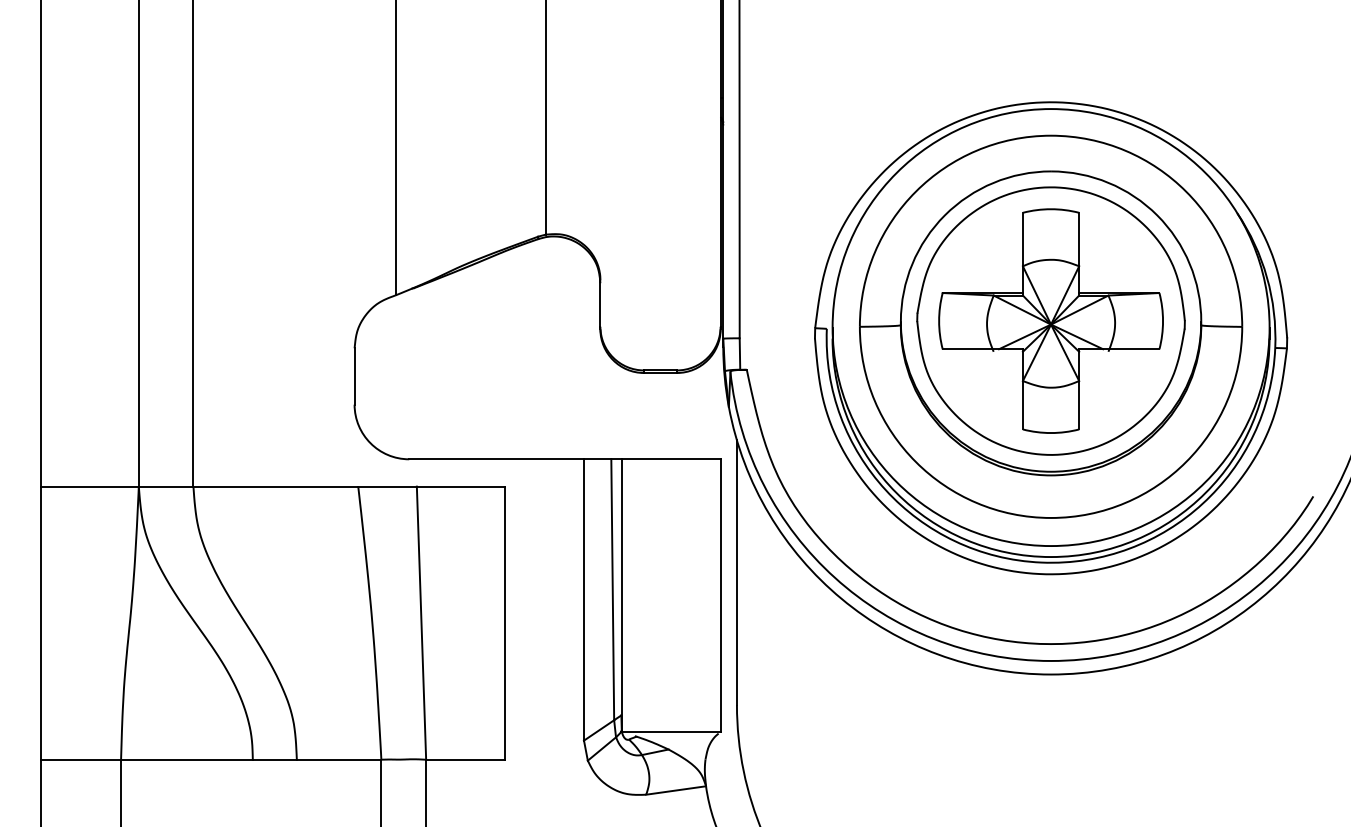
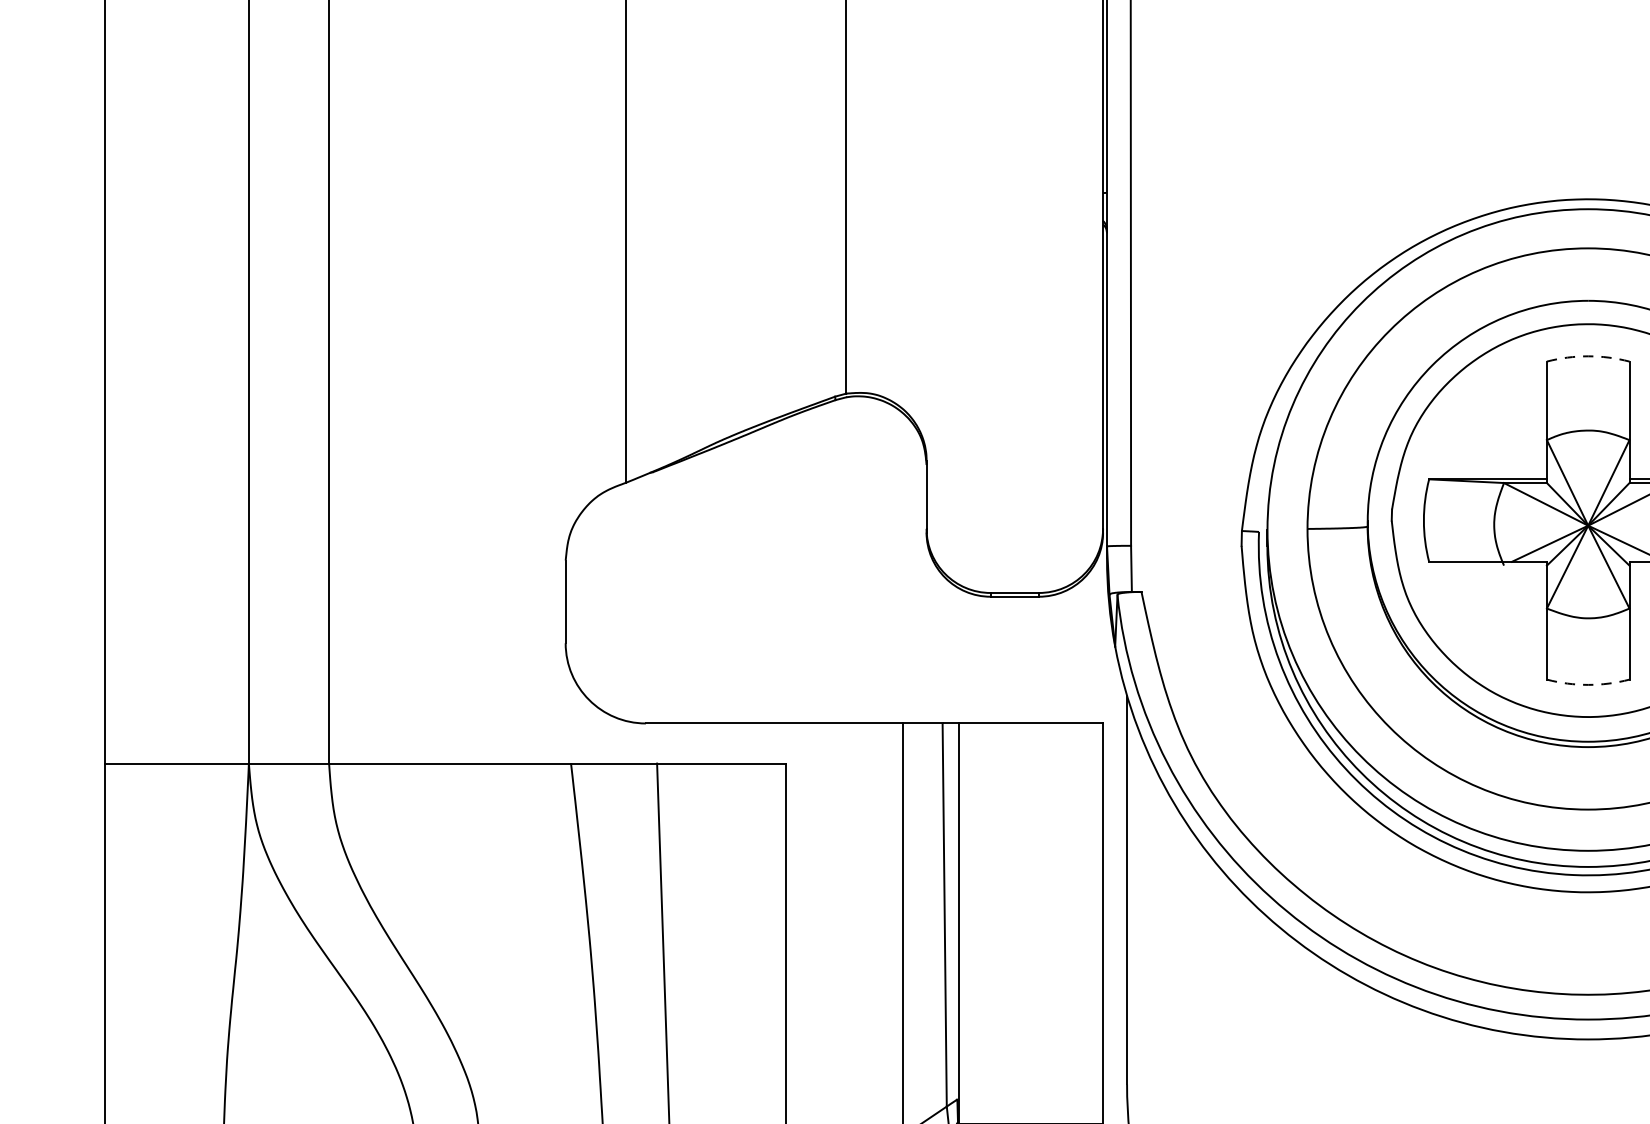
arc: (1051, 209) -> (1588, 356), solid -> dashed
arc: (1051, 433) -> (1588, 685), solid -> dashed

